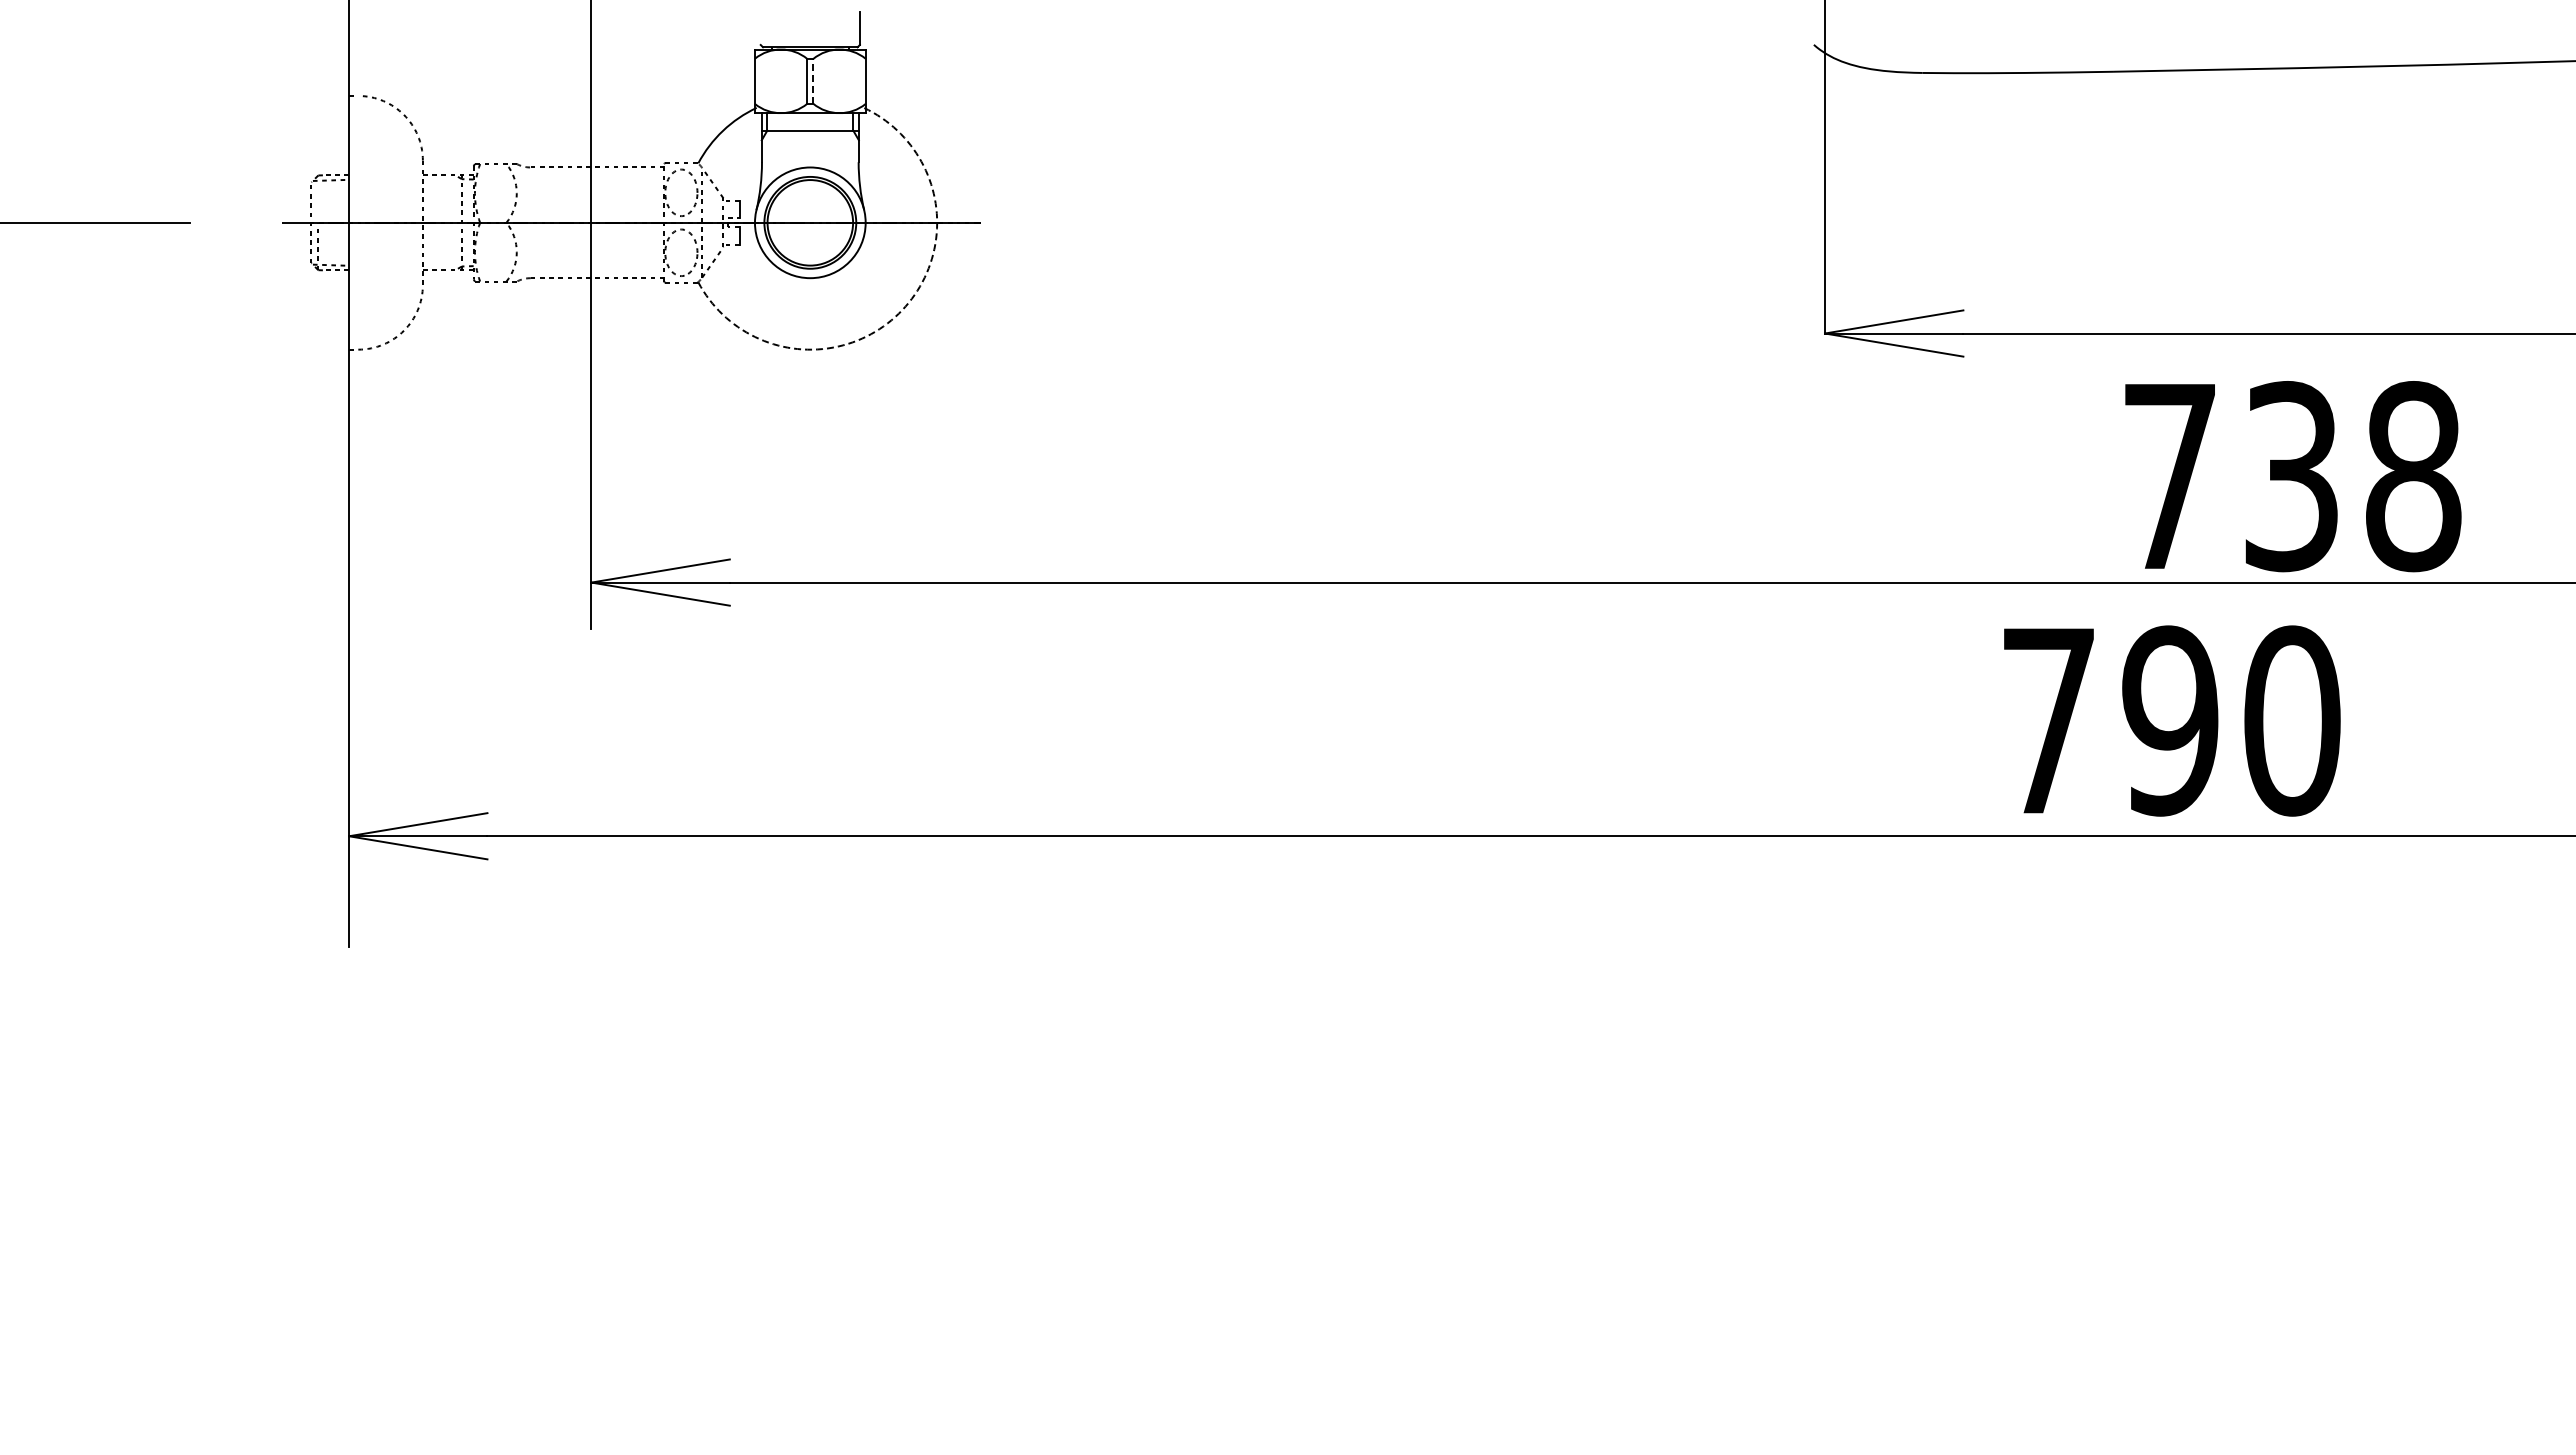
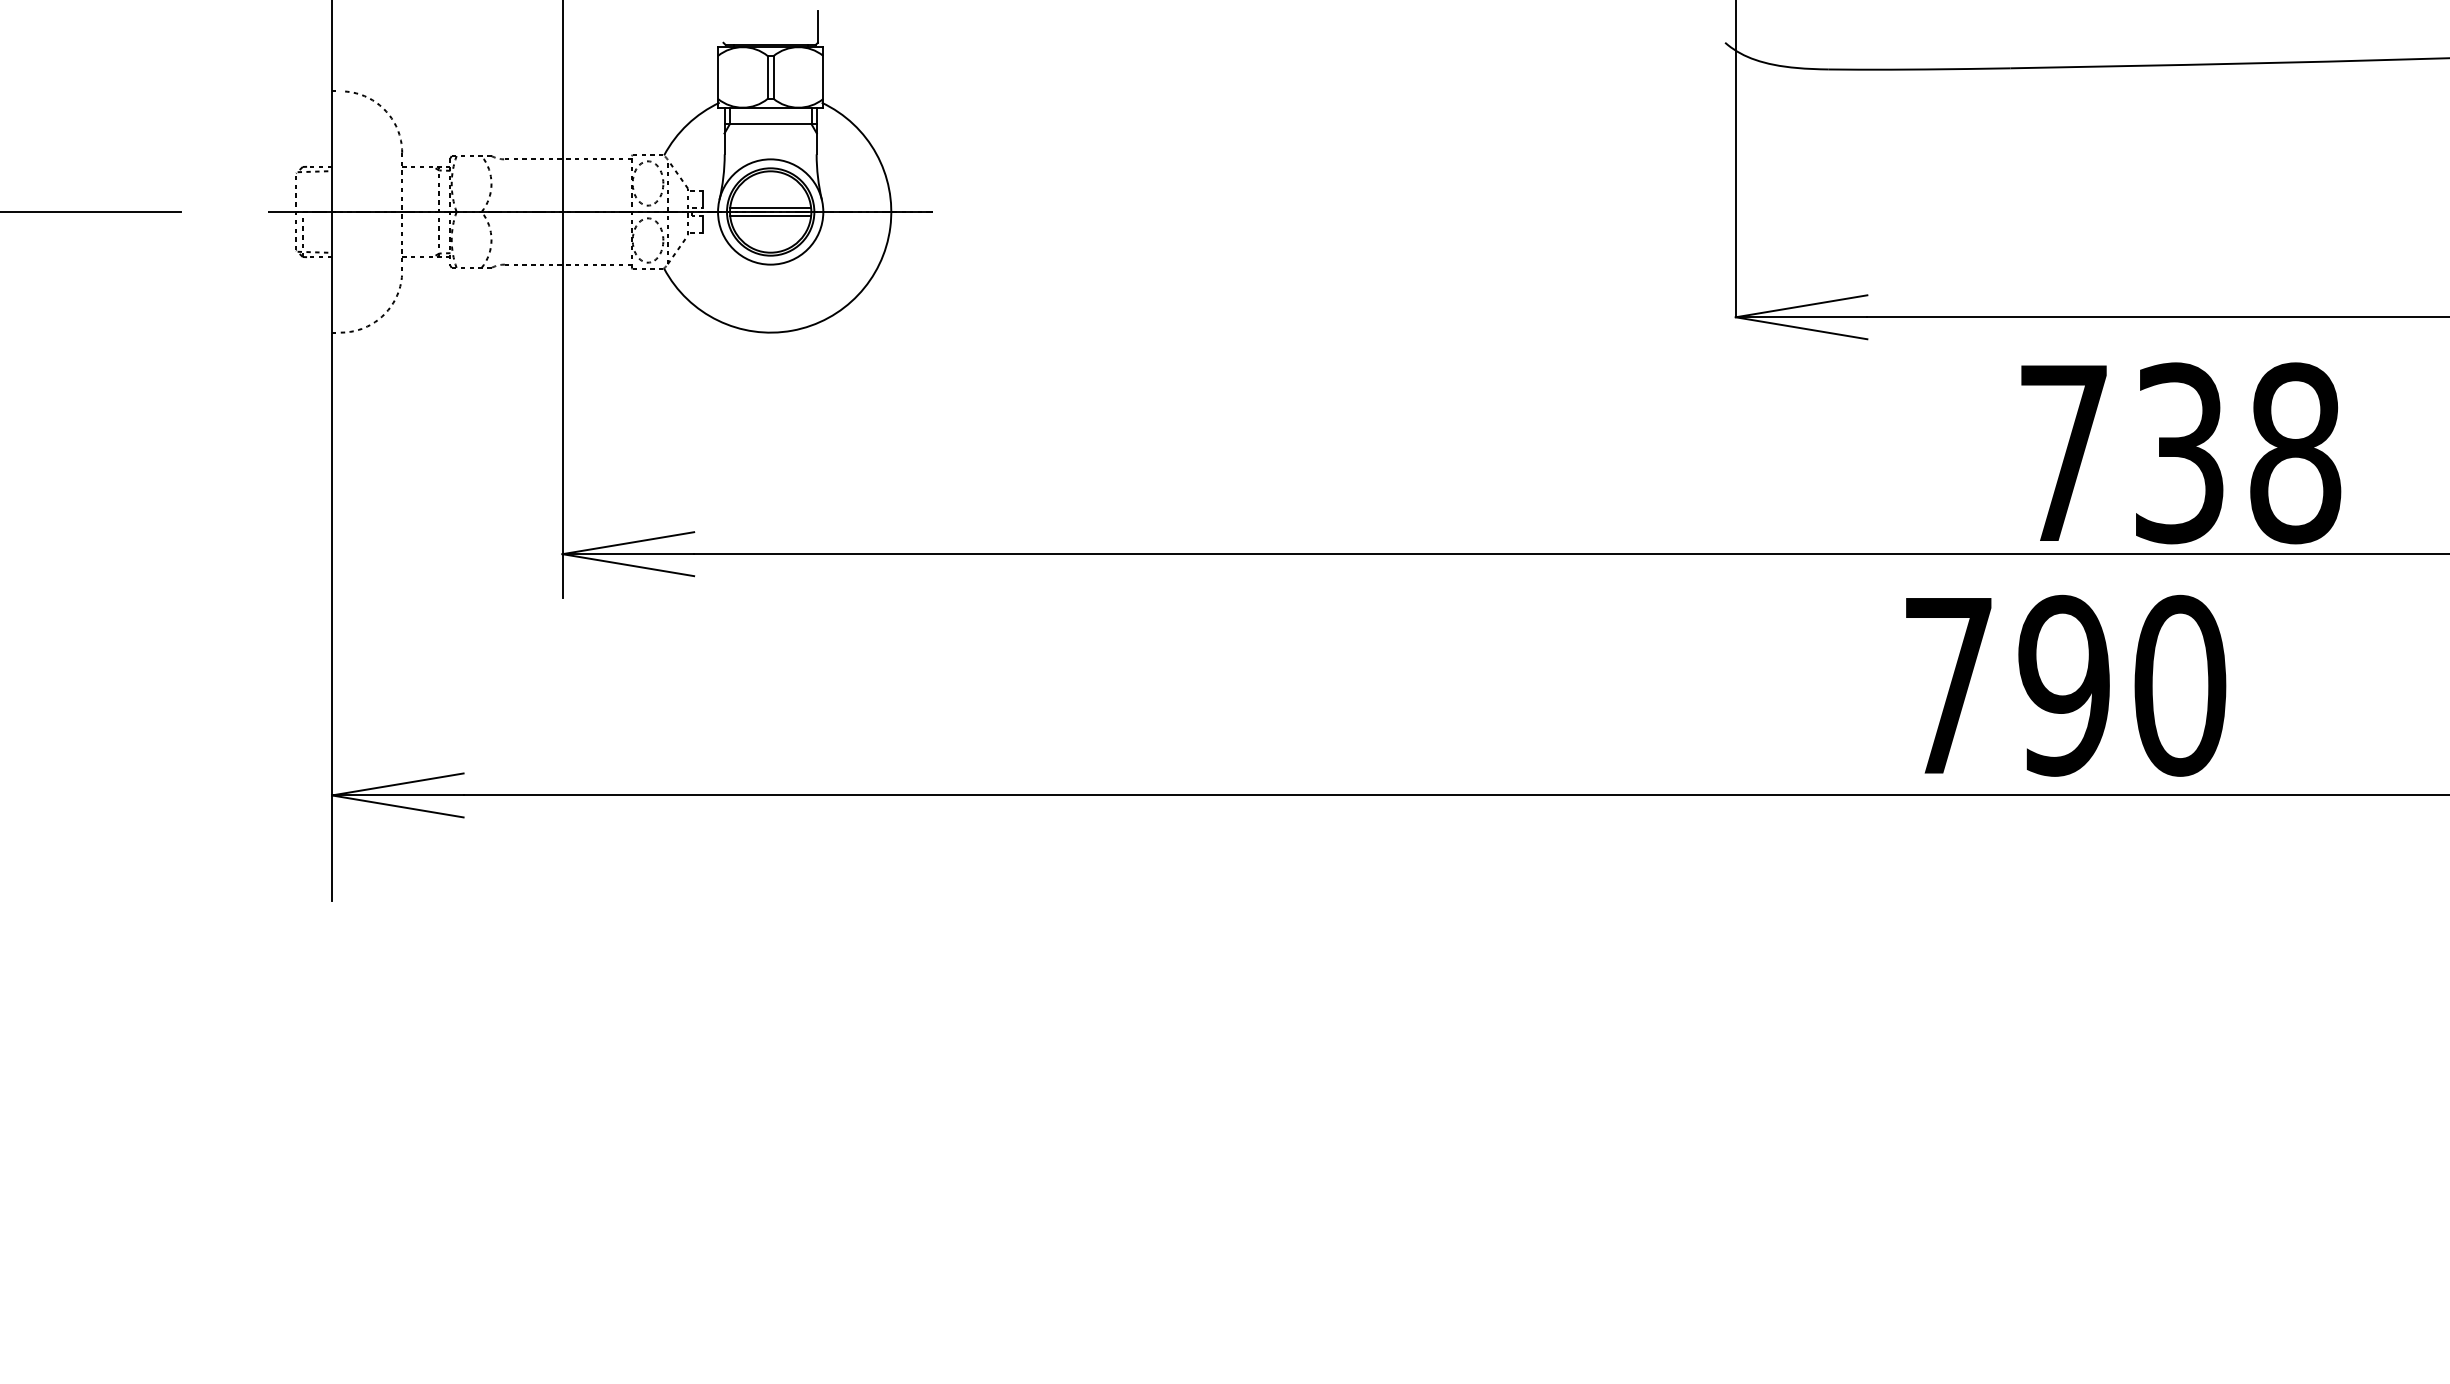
line: (813, 80) -> (773, 76), dashed -> solid
line: (809, 218) -> (769, 207), added
line: (809, 227) -> (769, 216), added
arc: (902, 310) -> (858, 295), dashed -> solid

